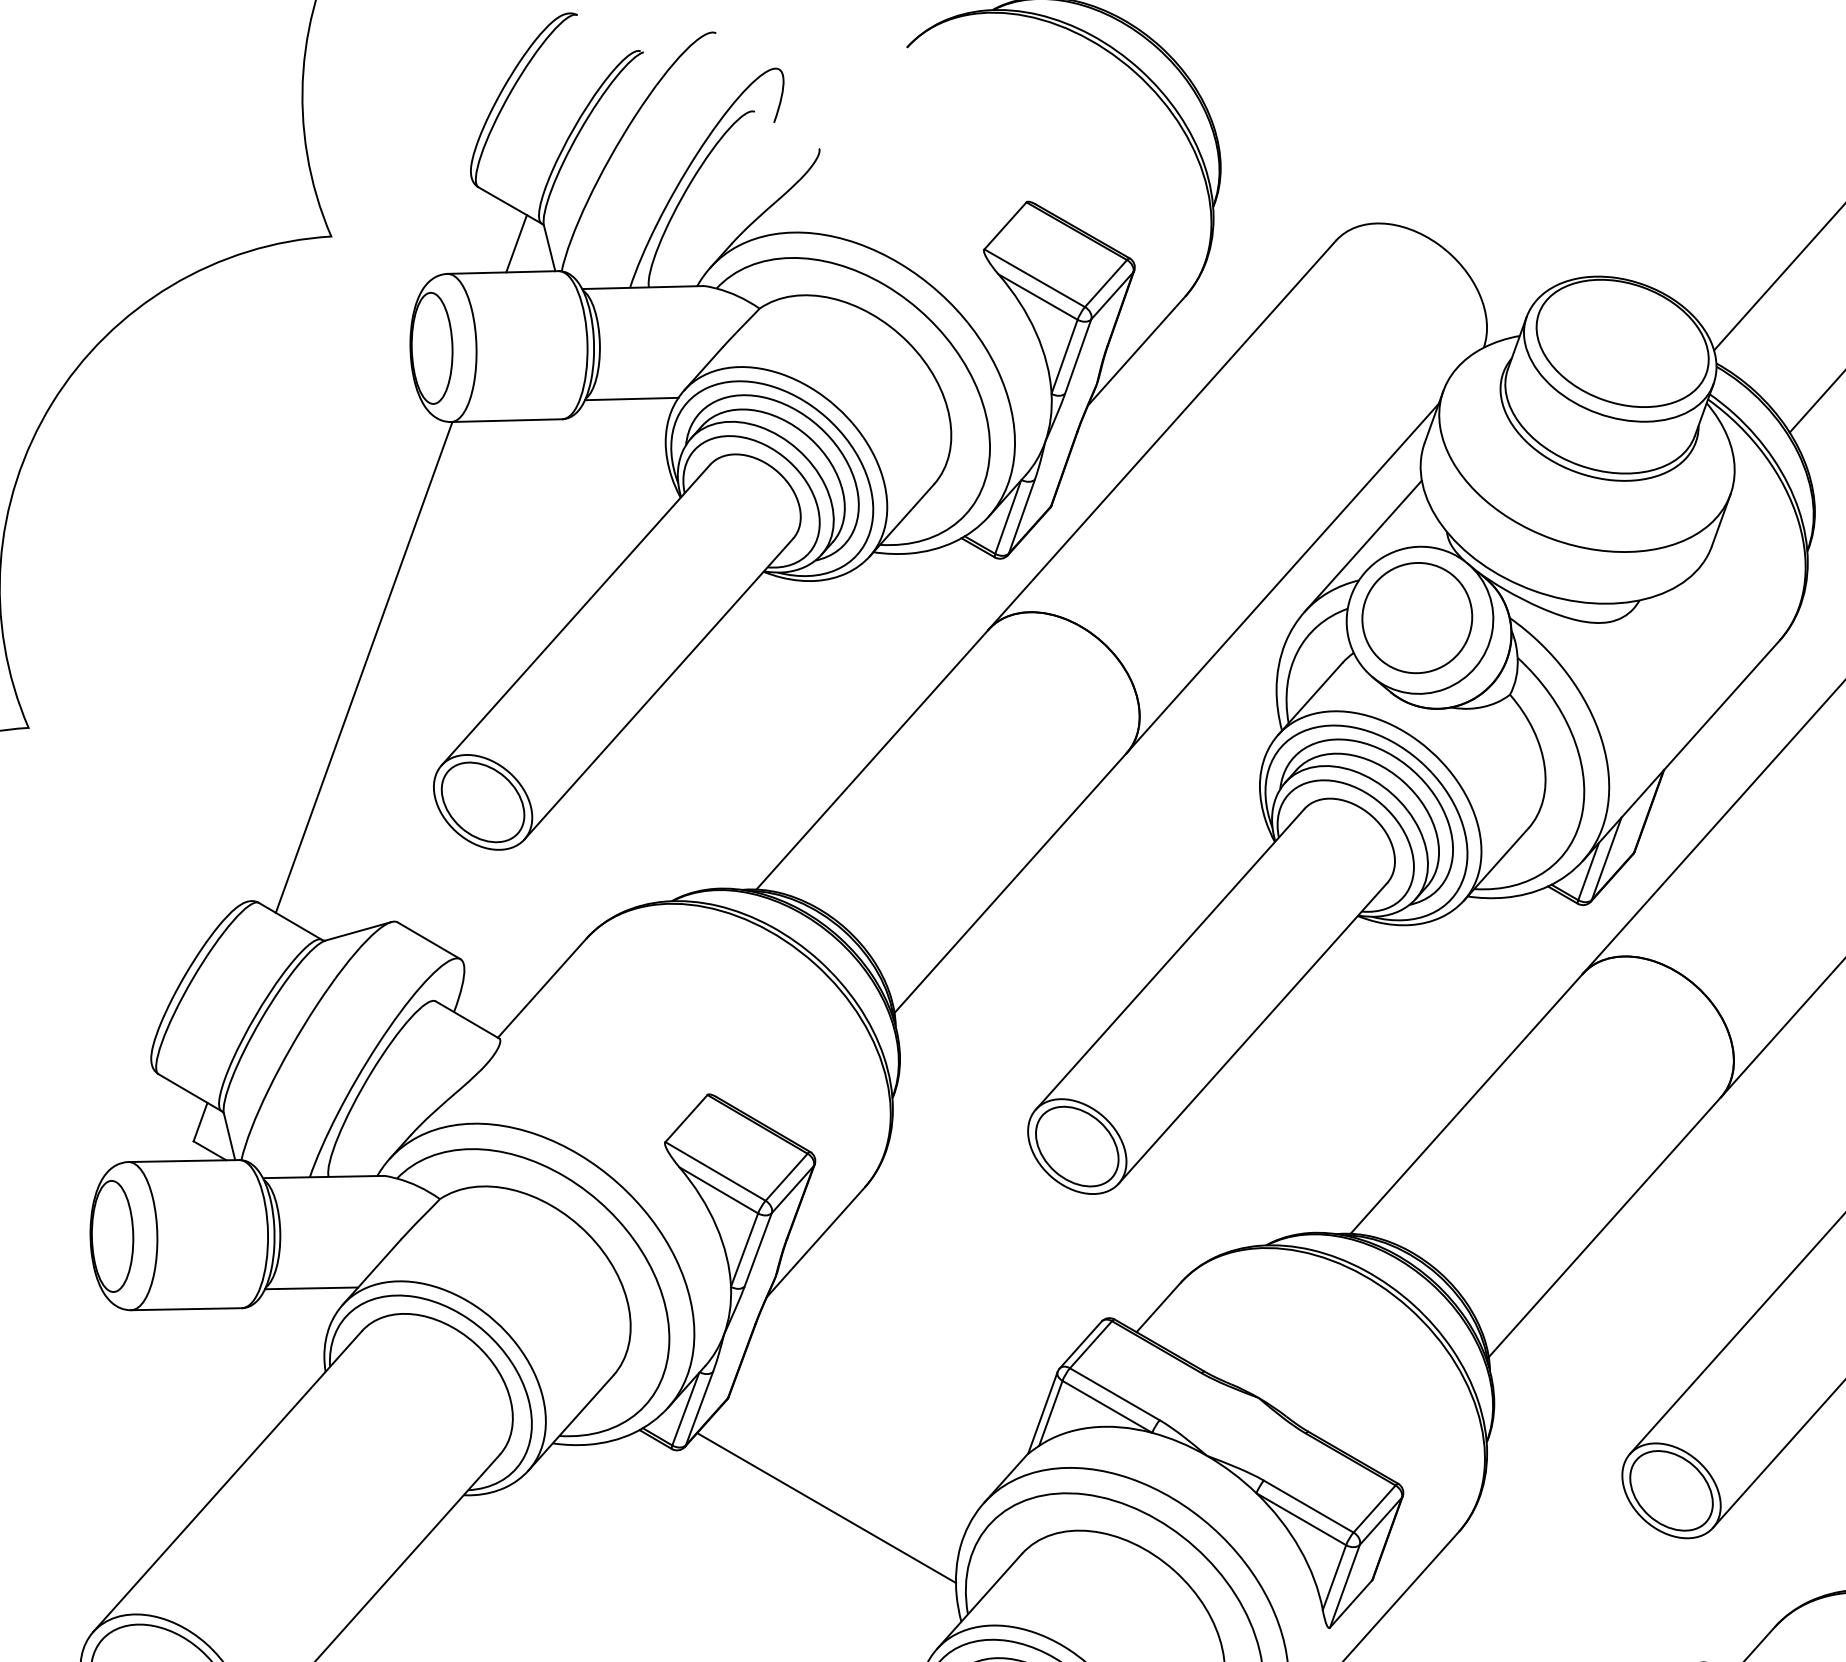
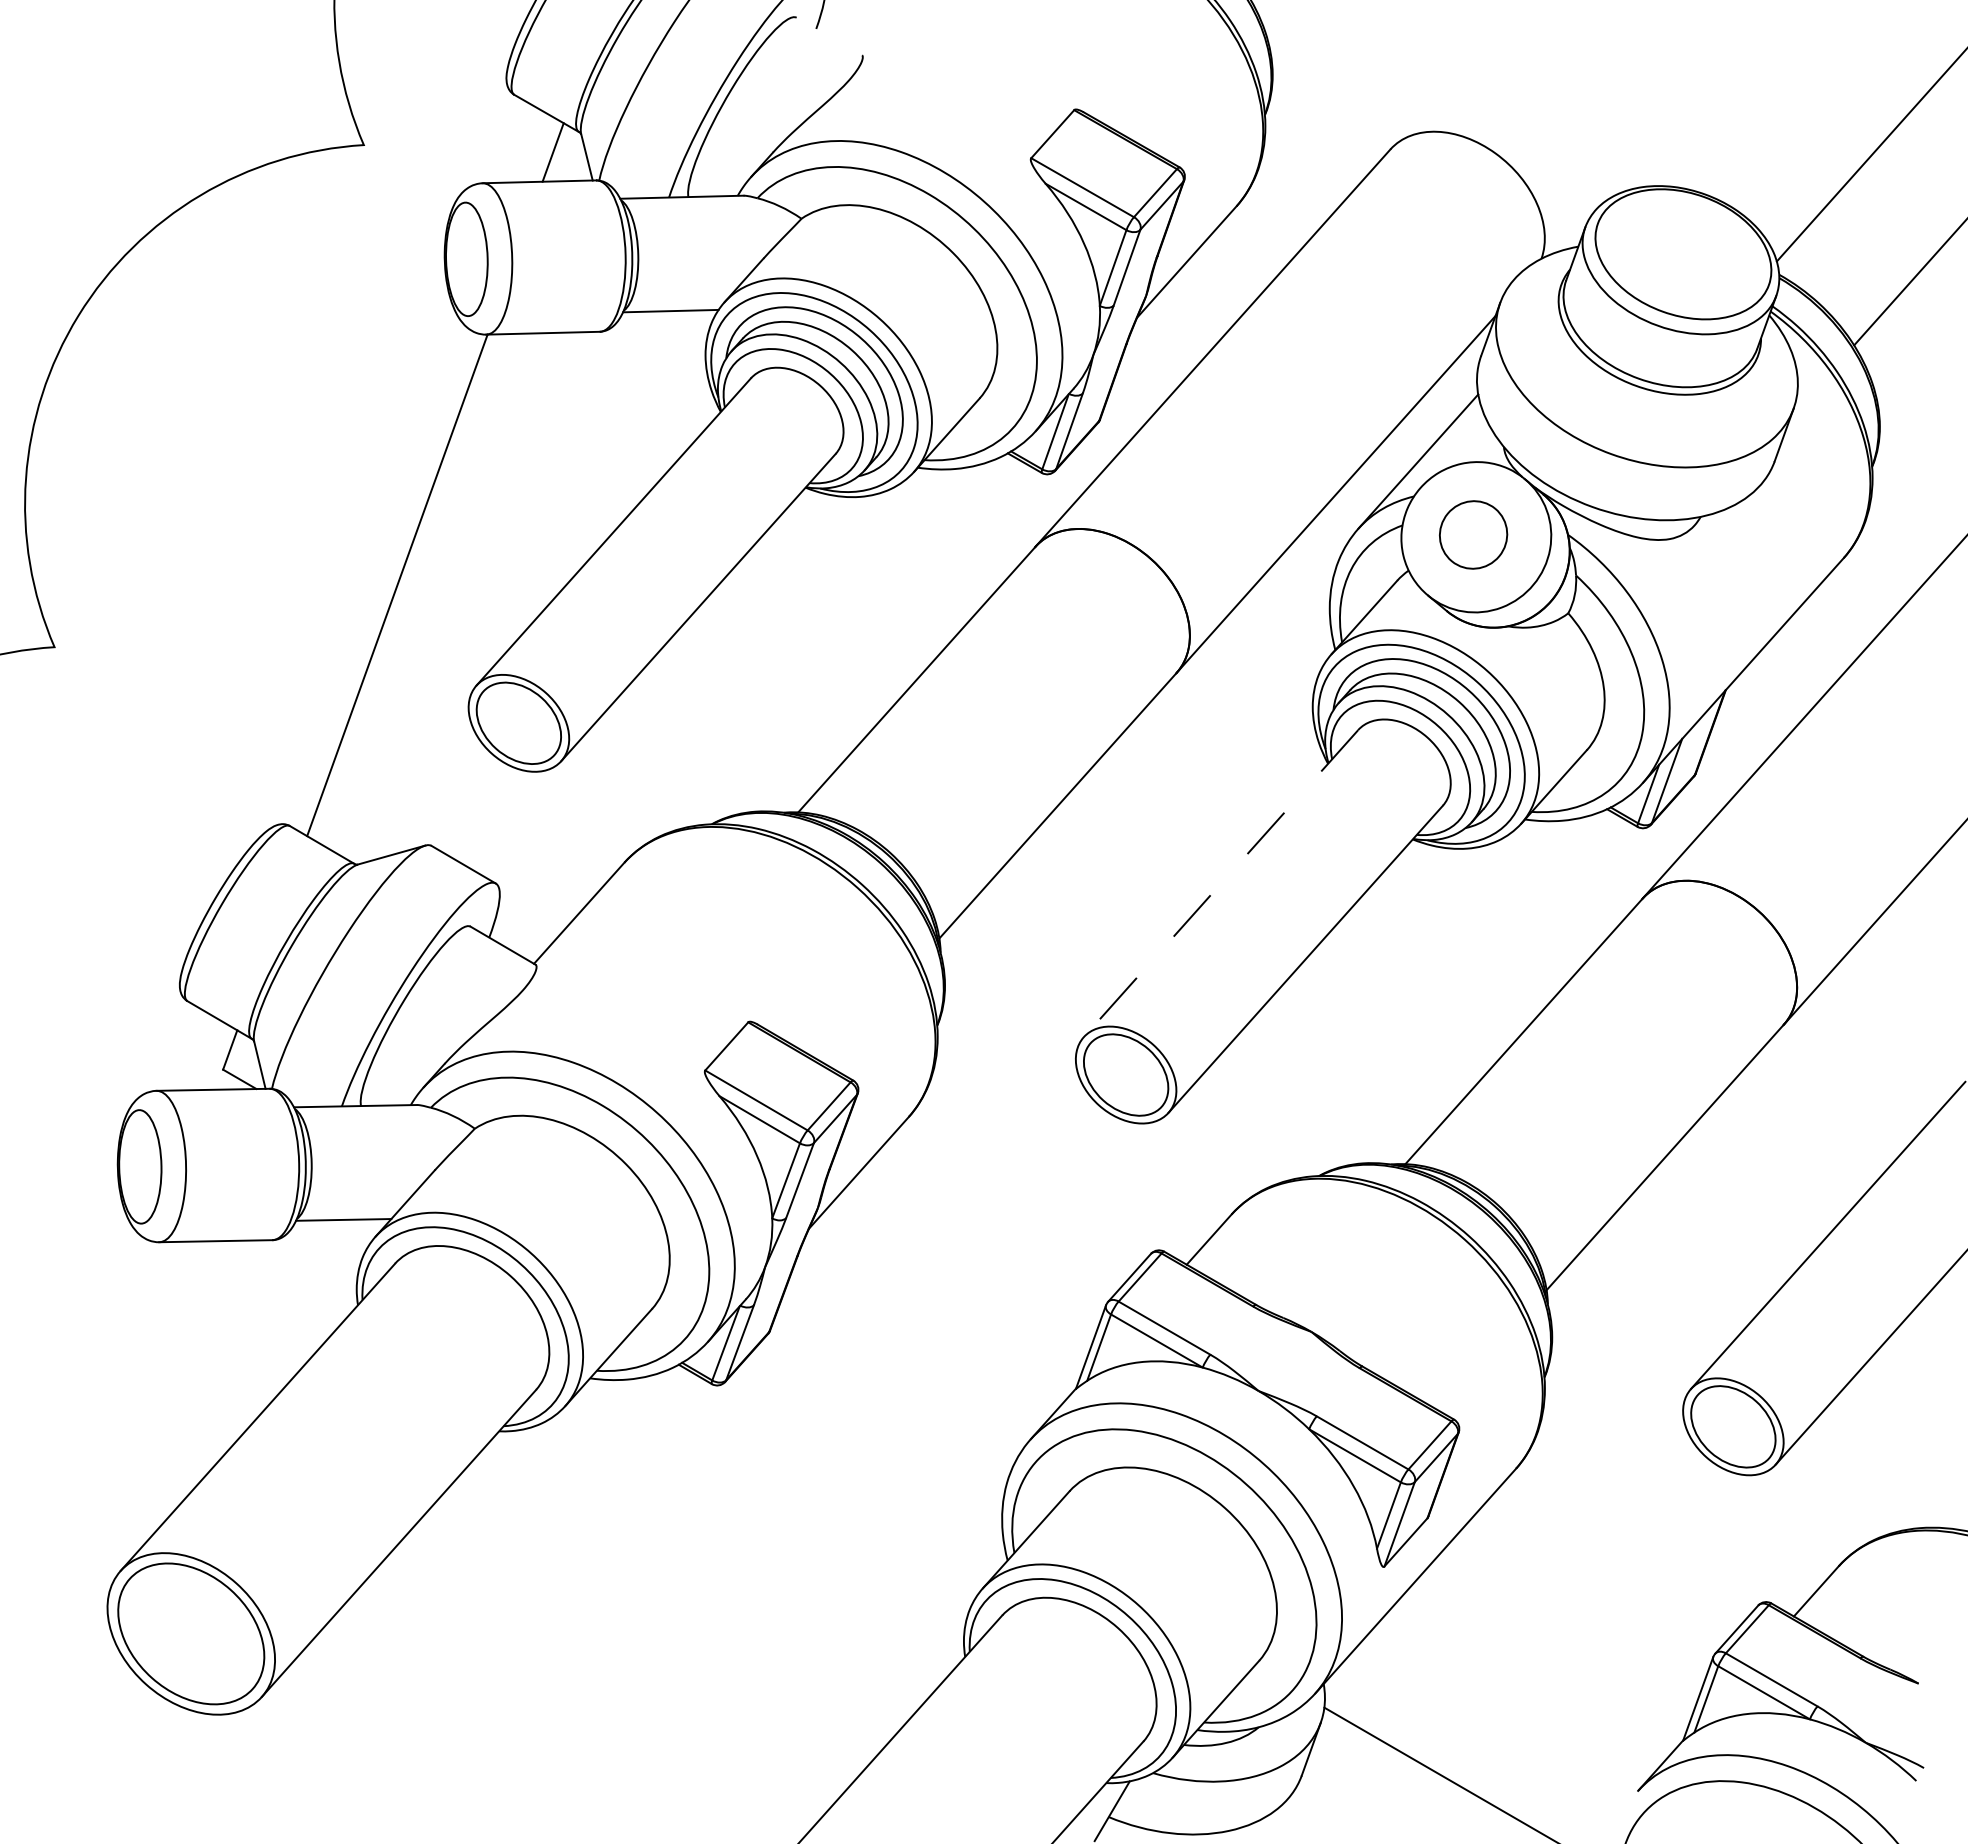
part: (1417, 617) -> (1473, 534), size x0.6
line: (1170, 959) -> (1221, 883), solid -> dashed
line: (826, 1507) -> (869, 1443), removed

